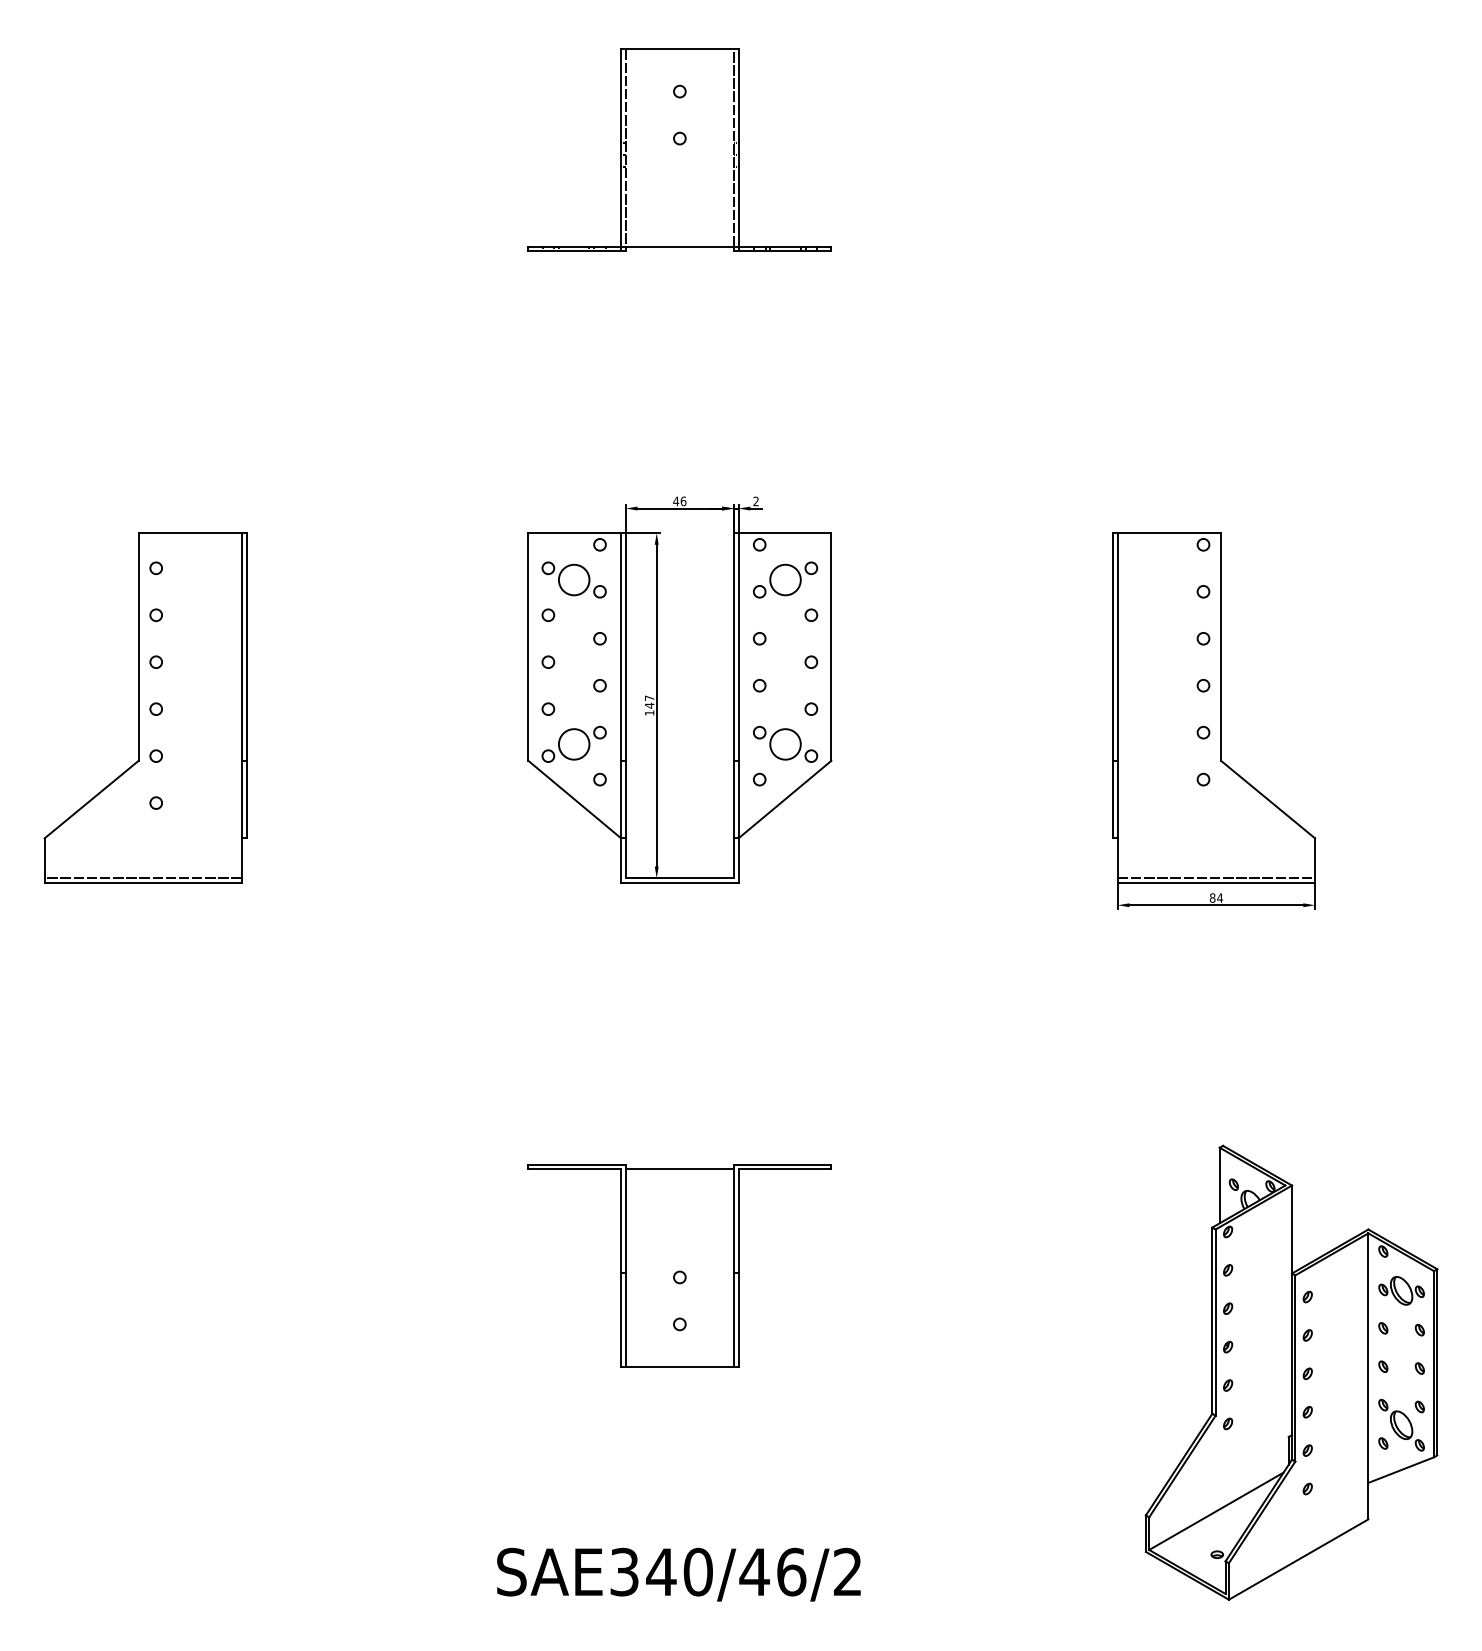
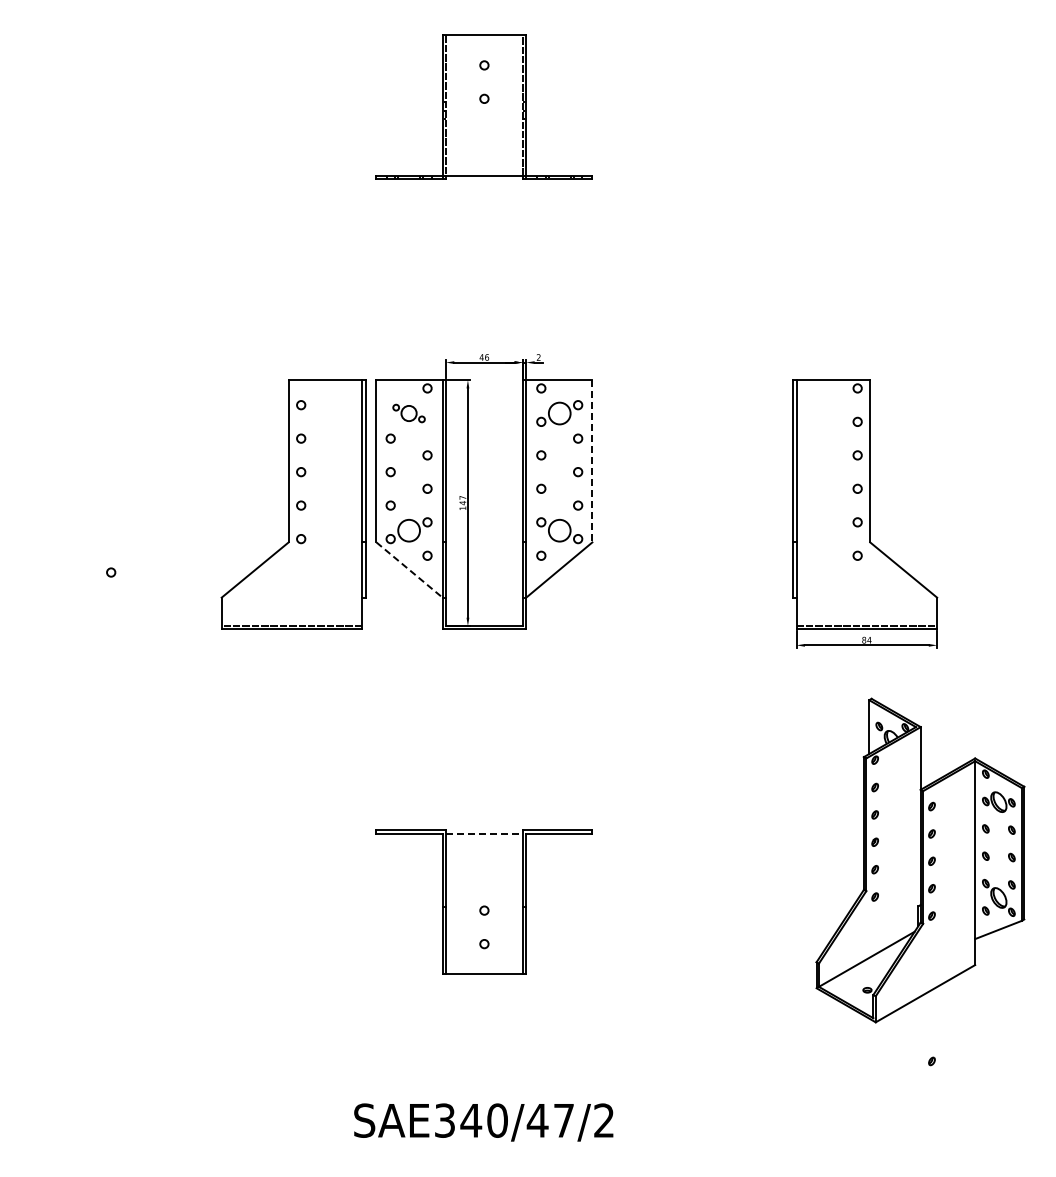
part: (573, 579) -> (408, 413), size x0.7
line: (831, 647) -> (592, 461), solid -> dashed
part: (145, 707) -> (293, 504), moved
line: (574, 800) -> (409, 570), solid -> dashed
line: (679, 1169) -> (484, 833), solid -> dashed
part: (1291, 1372) -> (920, 860), moved
text: (792, 1571) -> (564, 1120), SAE340/46/2 -> SAE340/47/2

